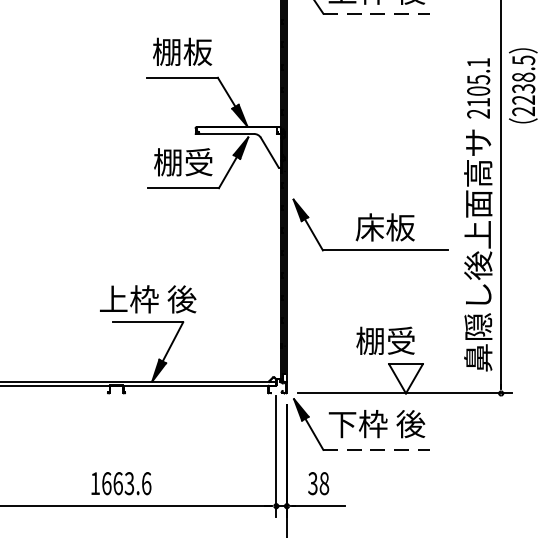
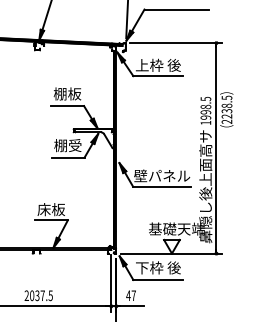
line: (377, 14) -> (158, 76), dashed -> solid
text: (477, 87) -> (205, 110), 2105.1 -> 1998.5
text: (385, 226) -> (162, 175), 床板 -> 壁パネル
text: (148, 299) -> (51, 209), 上枠 後 -> 床板
text: (415, 339) -> (176, 228), 棚受 -> 基礎天端
line: (377, 450) -> (158, 280), dashed -> solid
text: (120, 483) -> (38, 295), 1663.6 -> 2037.5
text: (317, 483) -> (130, 295), 38 -> 47

